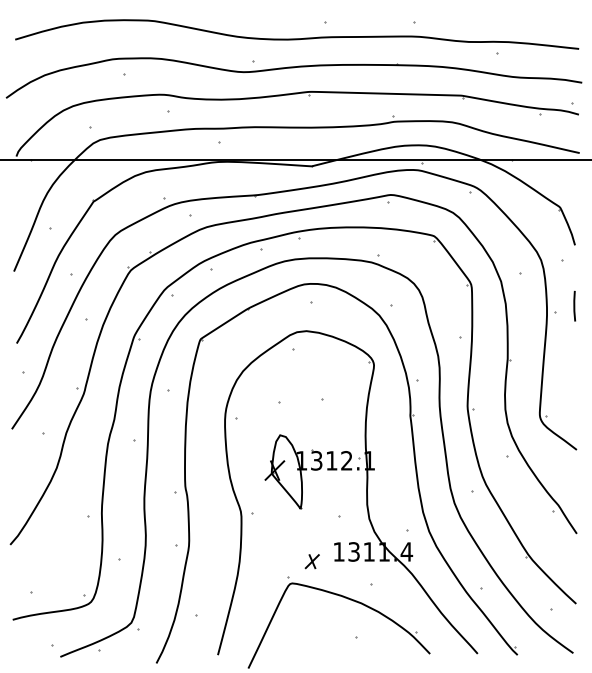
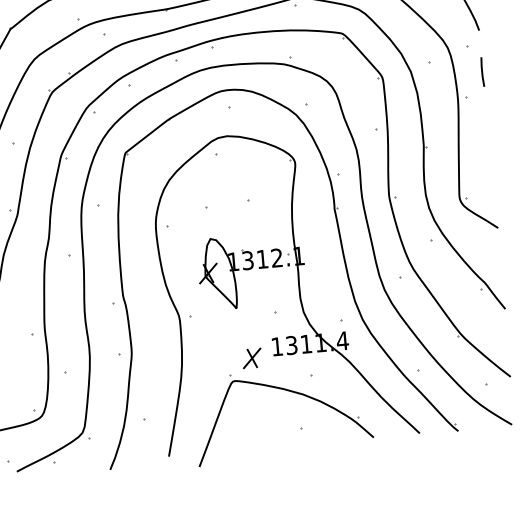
line: (574, 305) -> (482, 71), moved
part: (312, 561) -> (252, 358), size x1.43

